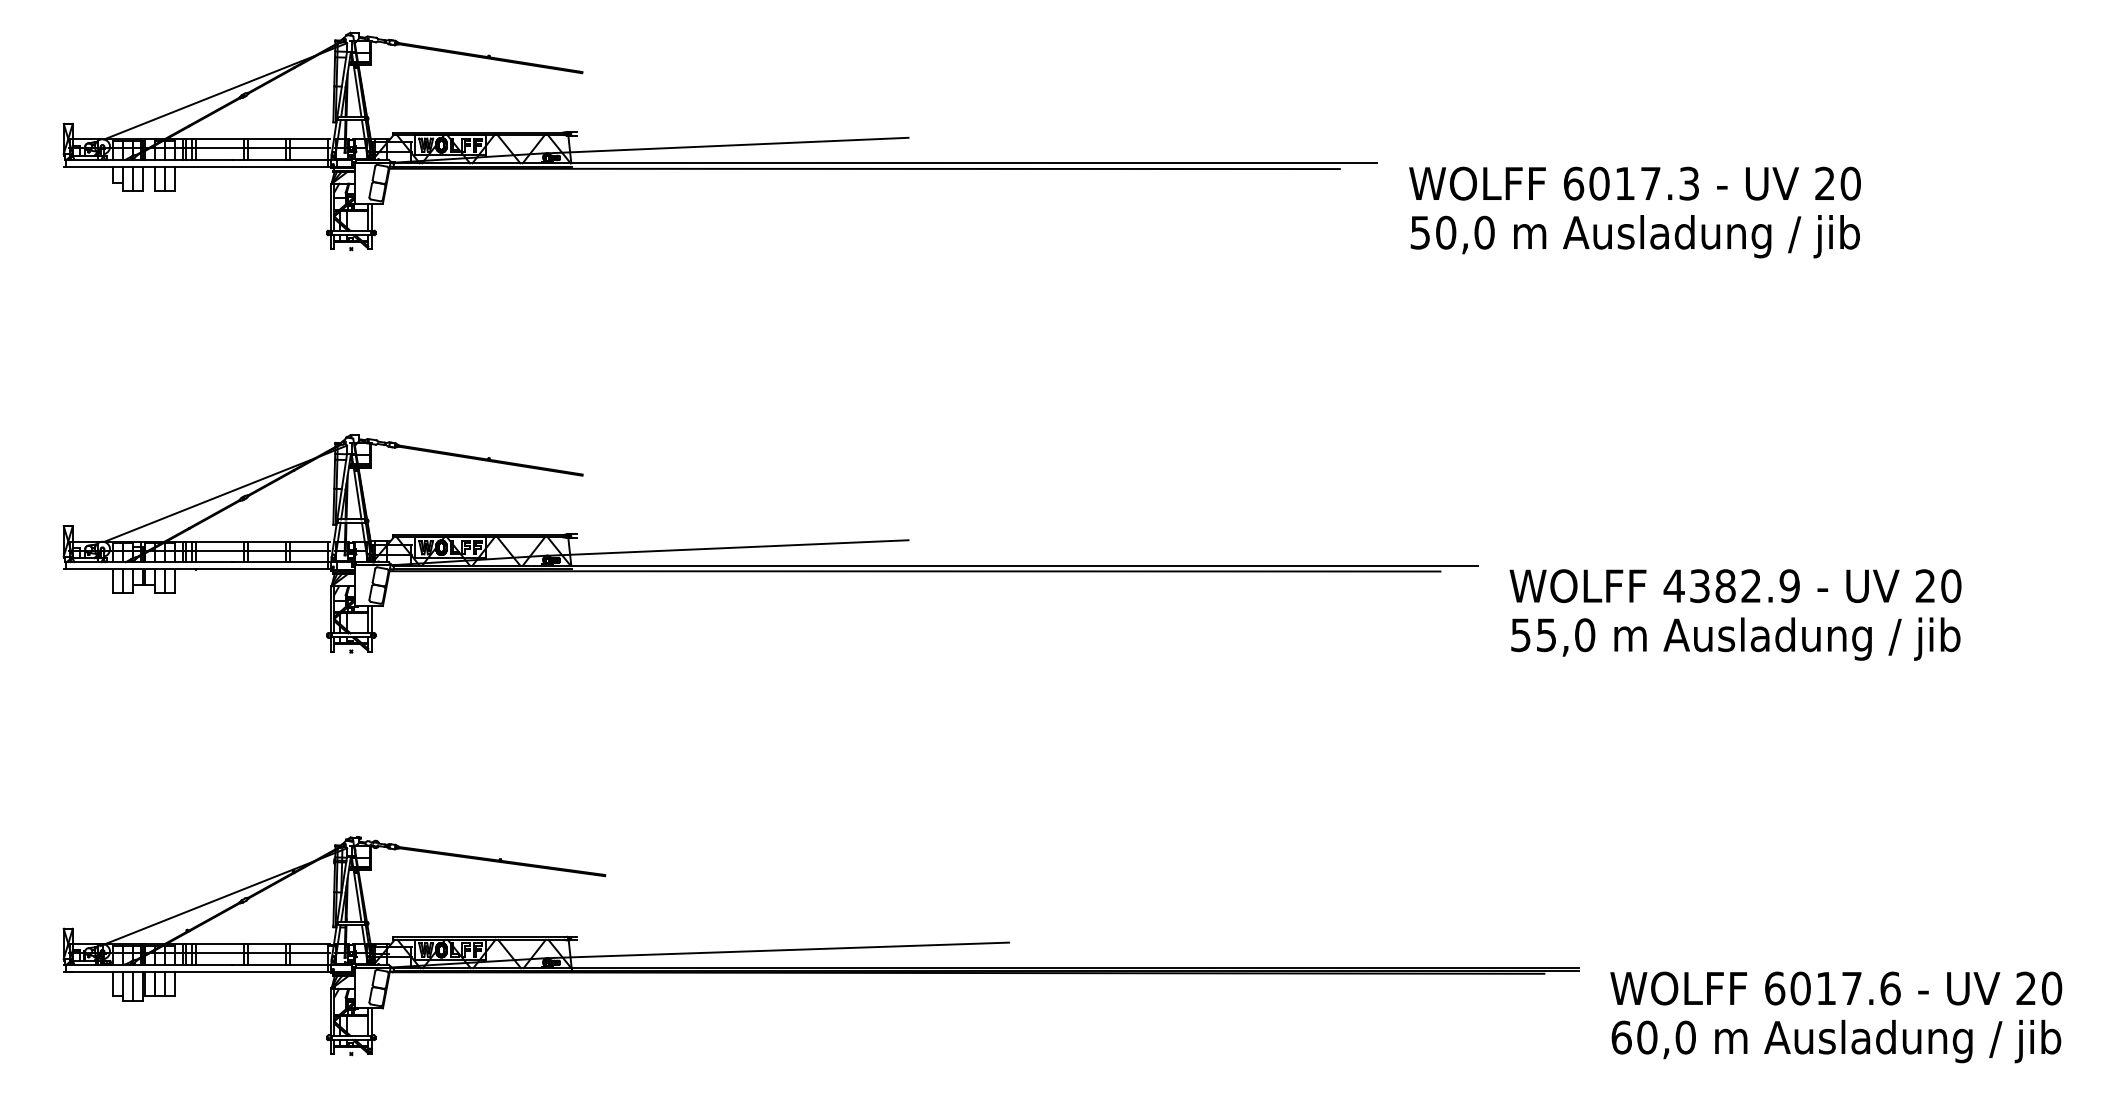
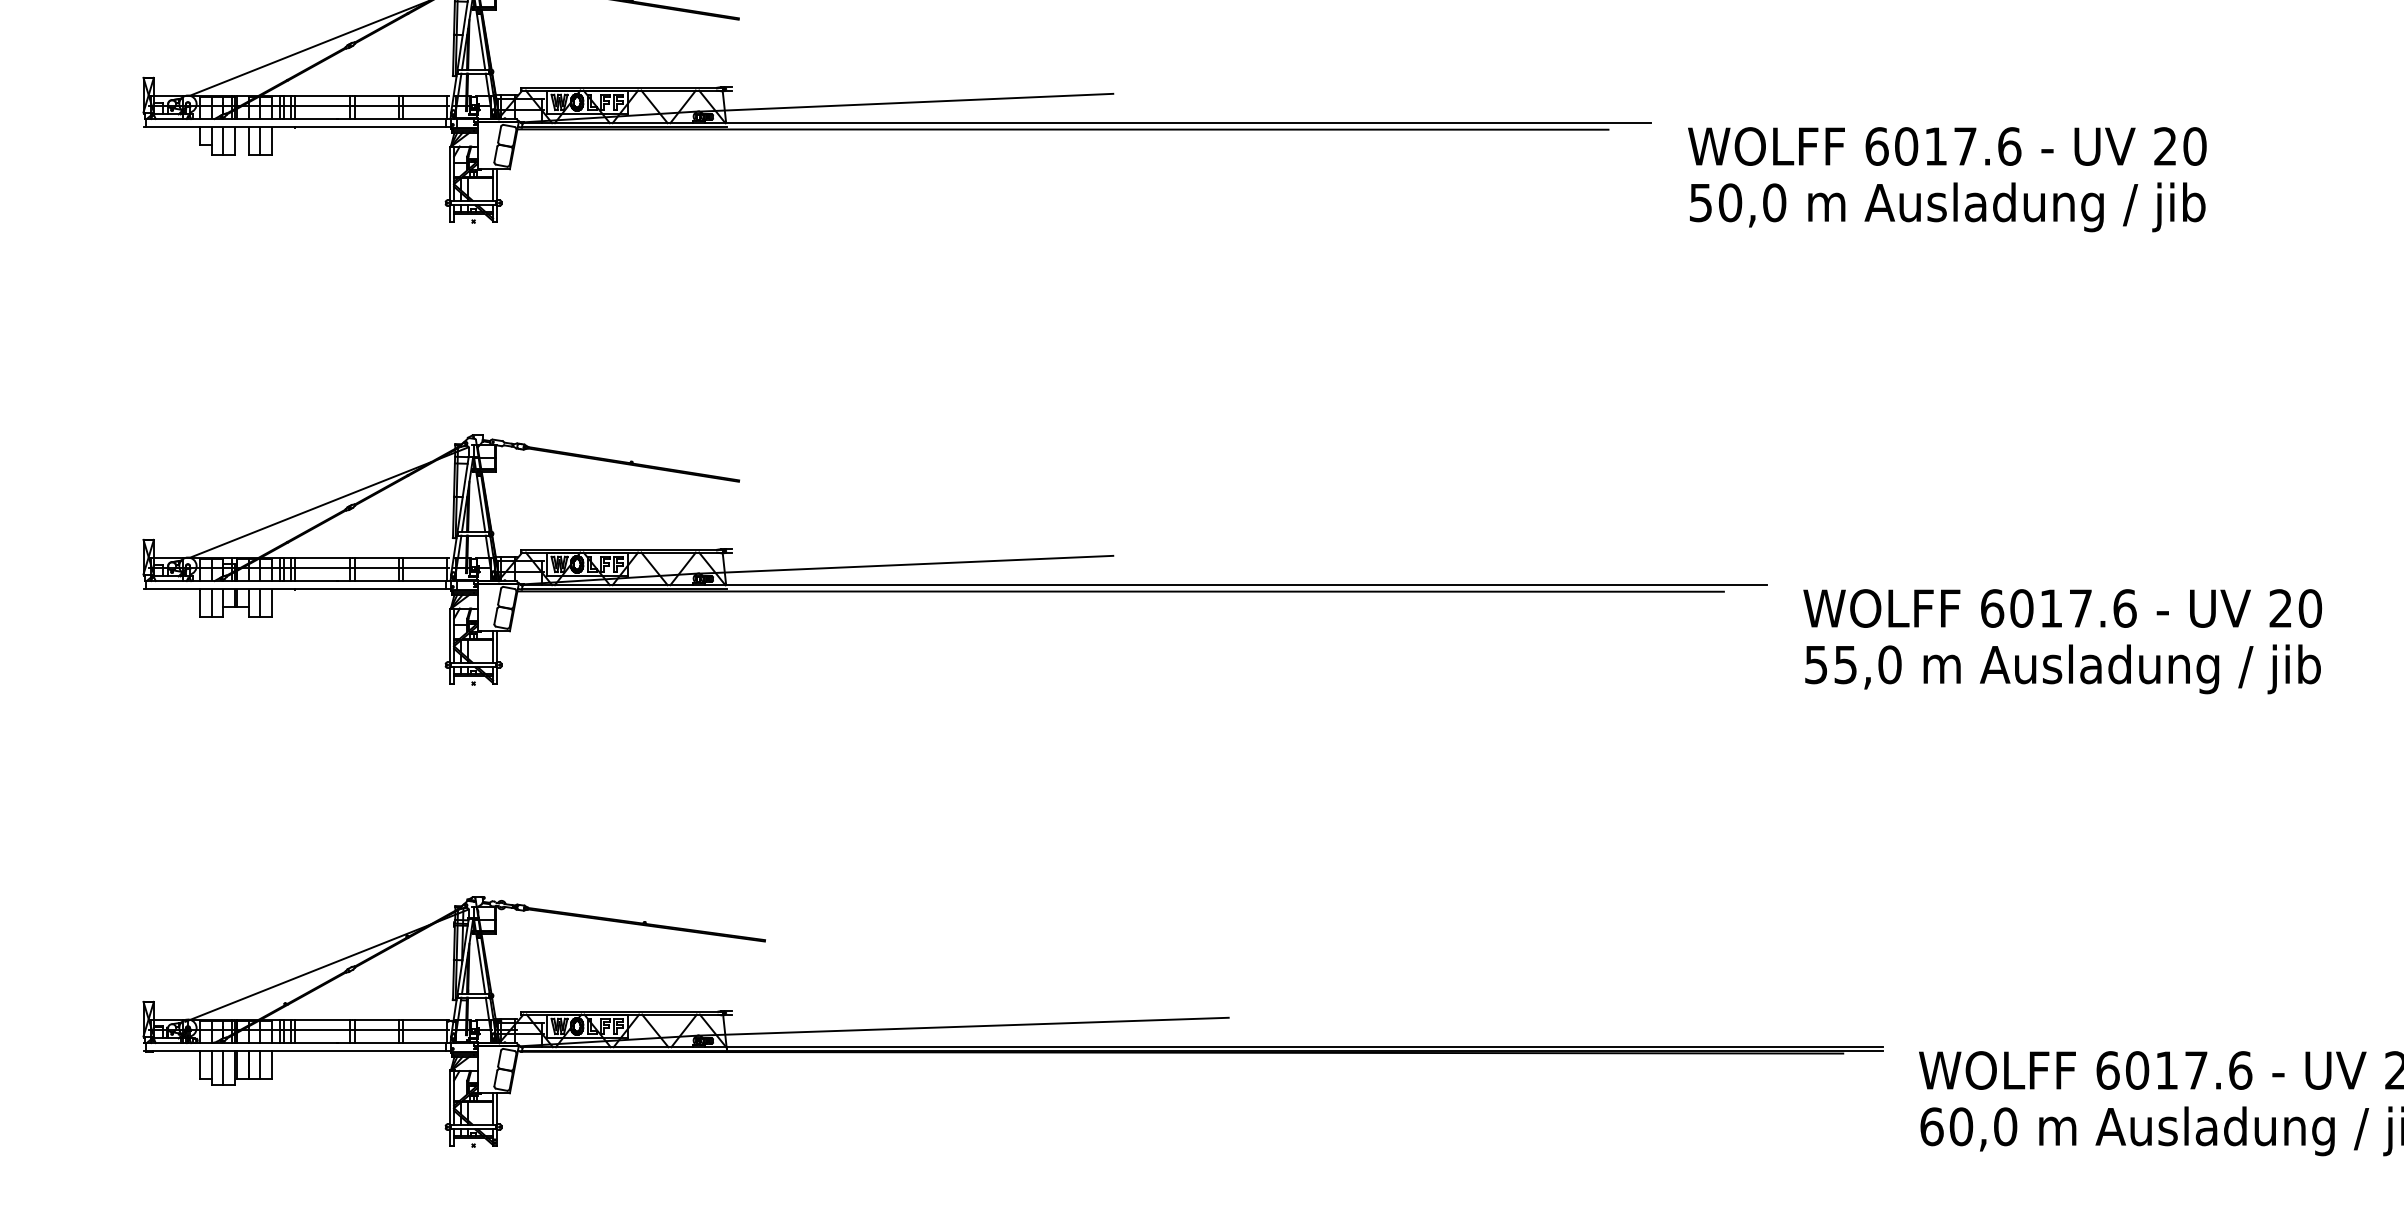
text: (1689, 183) -> (2009, 146), 6017.3 -> 6017.6
text: (1731, 586) -> (2058, 608), 4382.9 -> 6017.6

